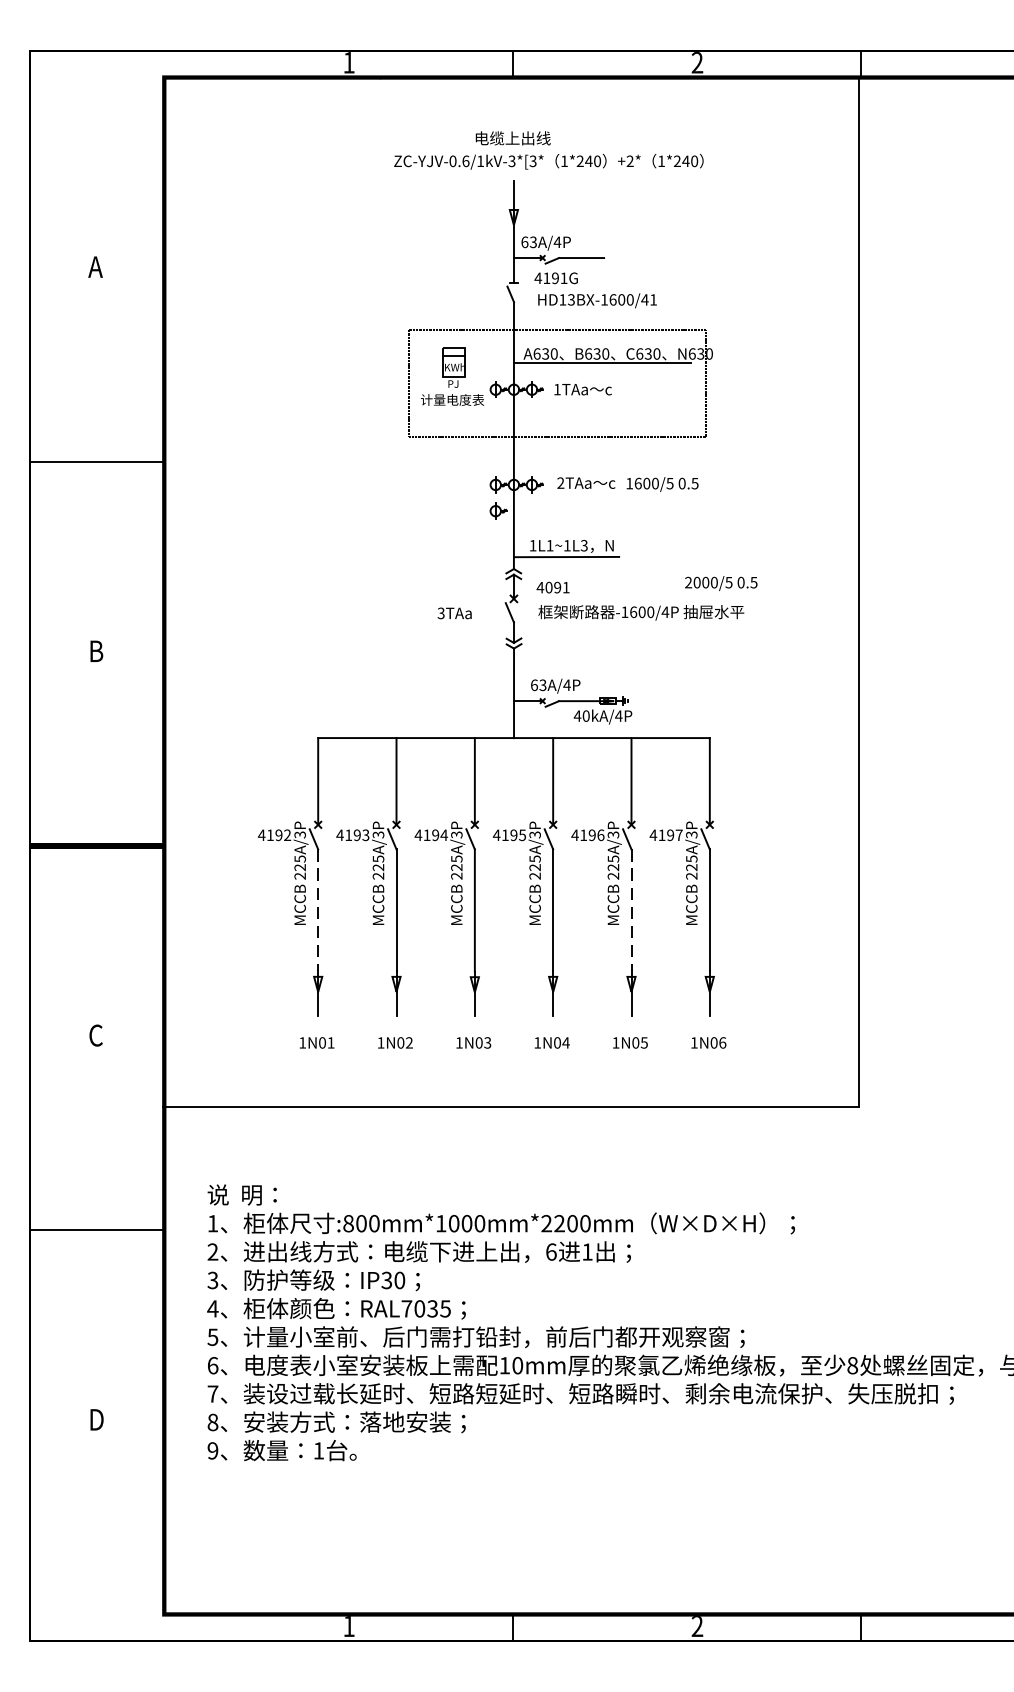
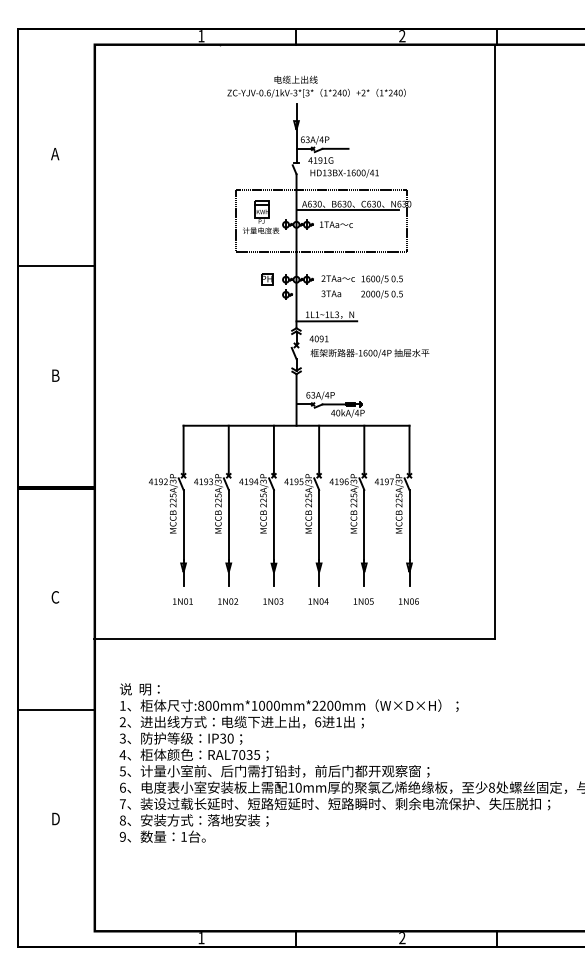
part: (463, 484) -> (267, 279), added
text: (720, 583) -> (381, 294), moved
text: (454, 612) -> (331, 293), moved
line: (318, 911) -> (183, 525), dashed -> solid
line: (631, 911) -> (364, 525), dashed -> solid

